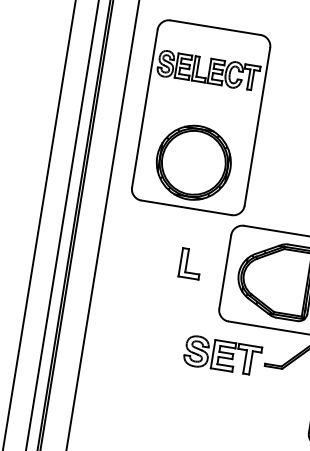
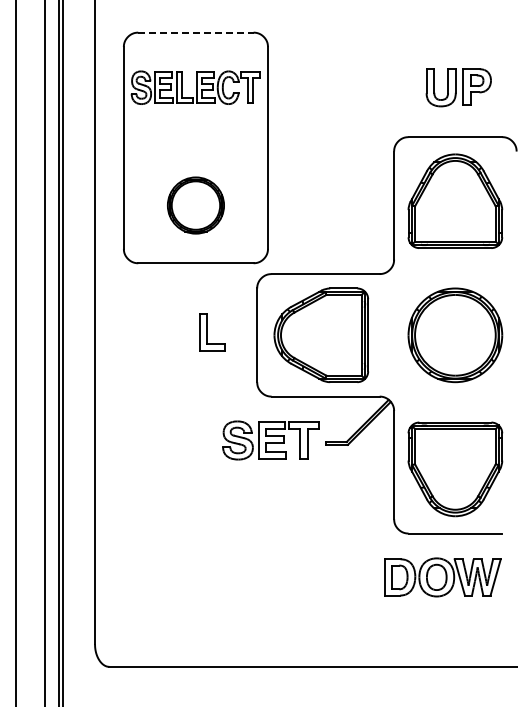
line: (215, 27) -> (195, 32), solid -> dashed
part: (193, 162) -> (195, 205), size x0.6

